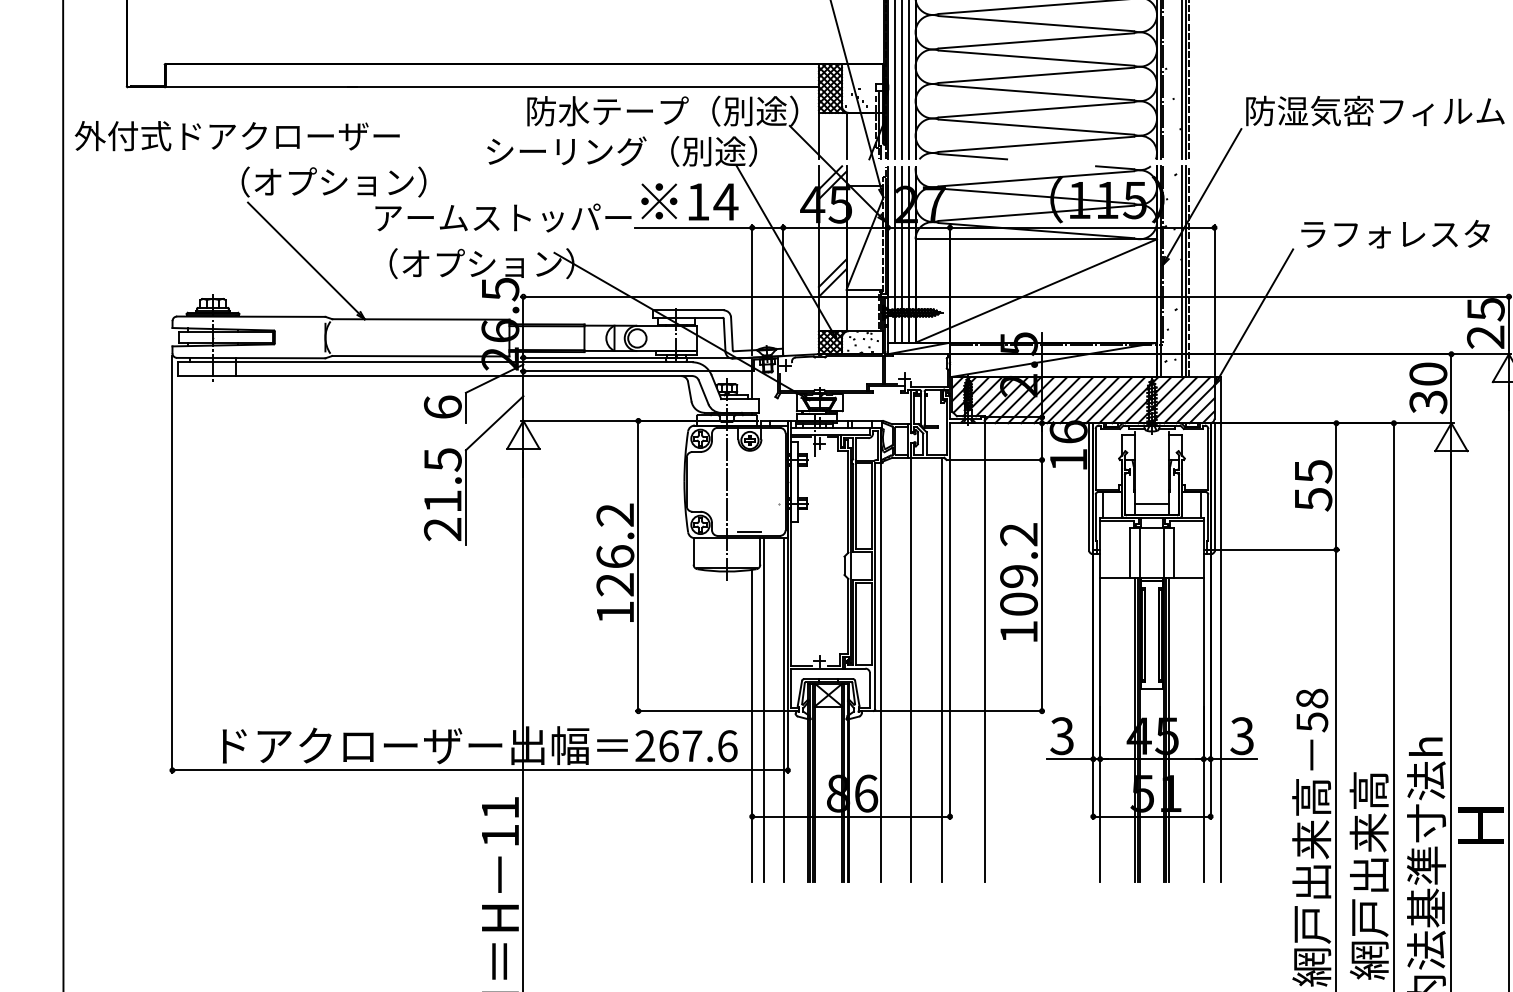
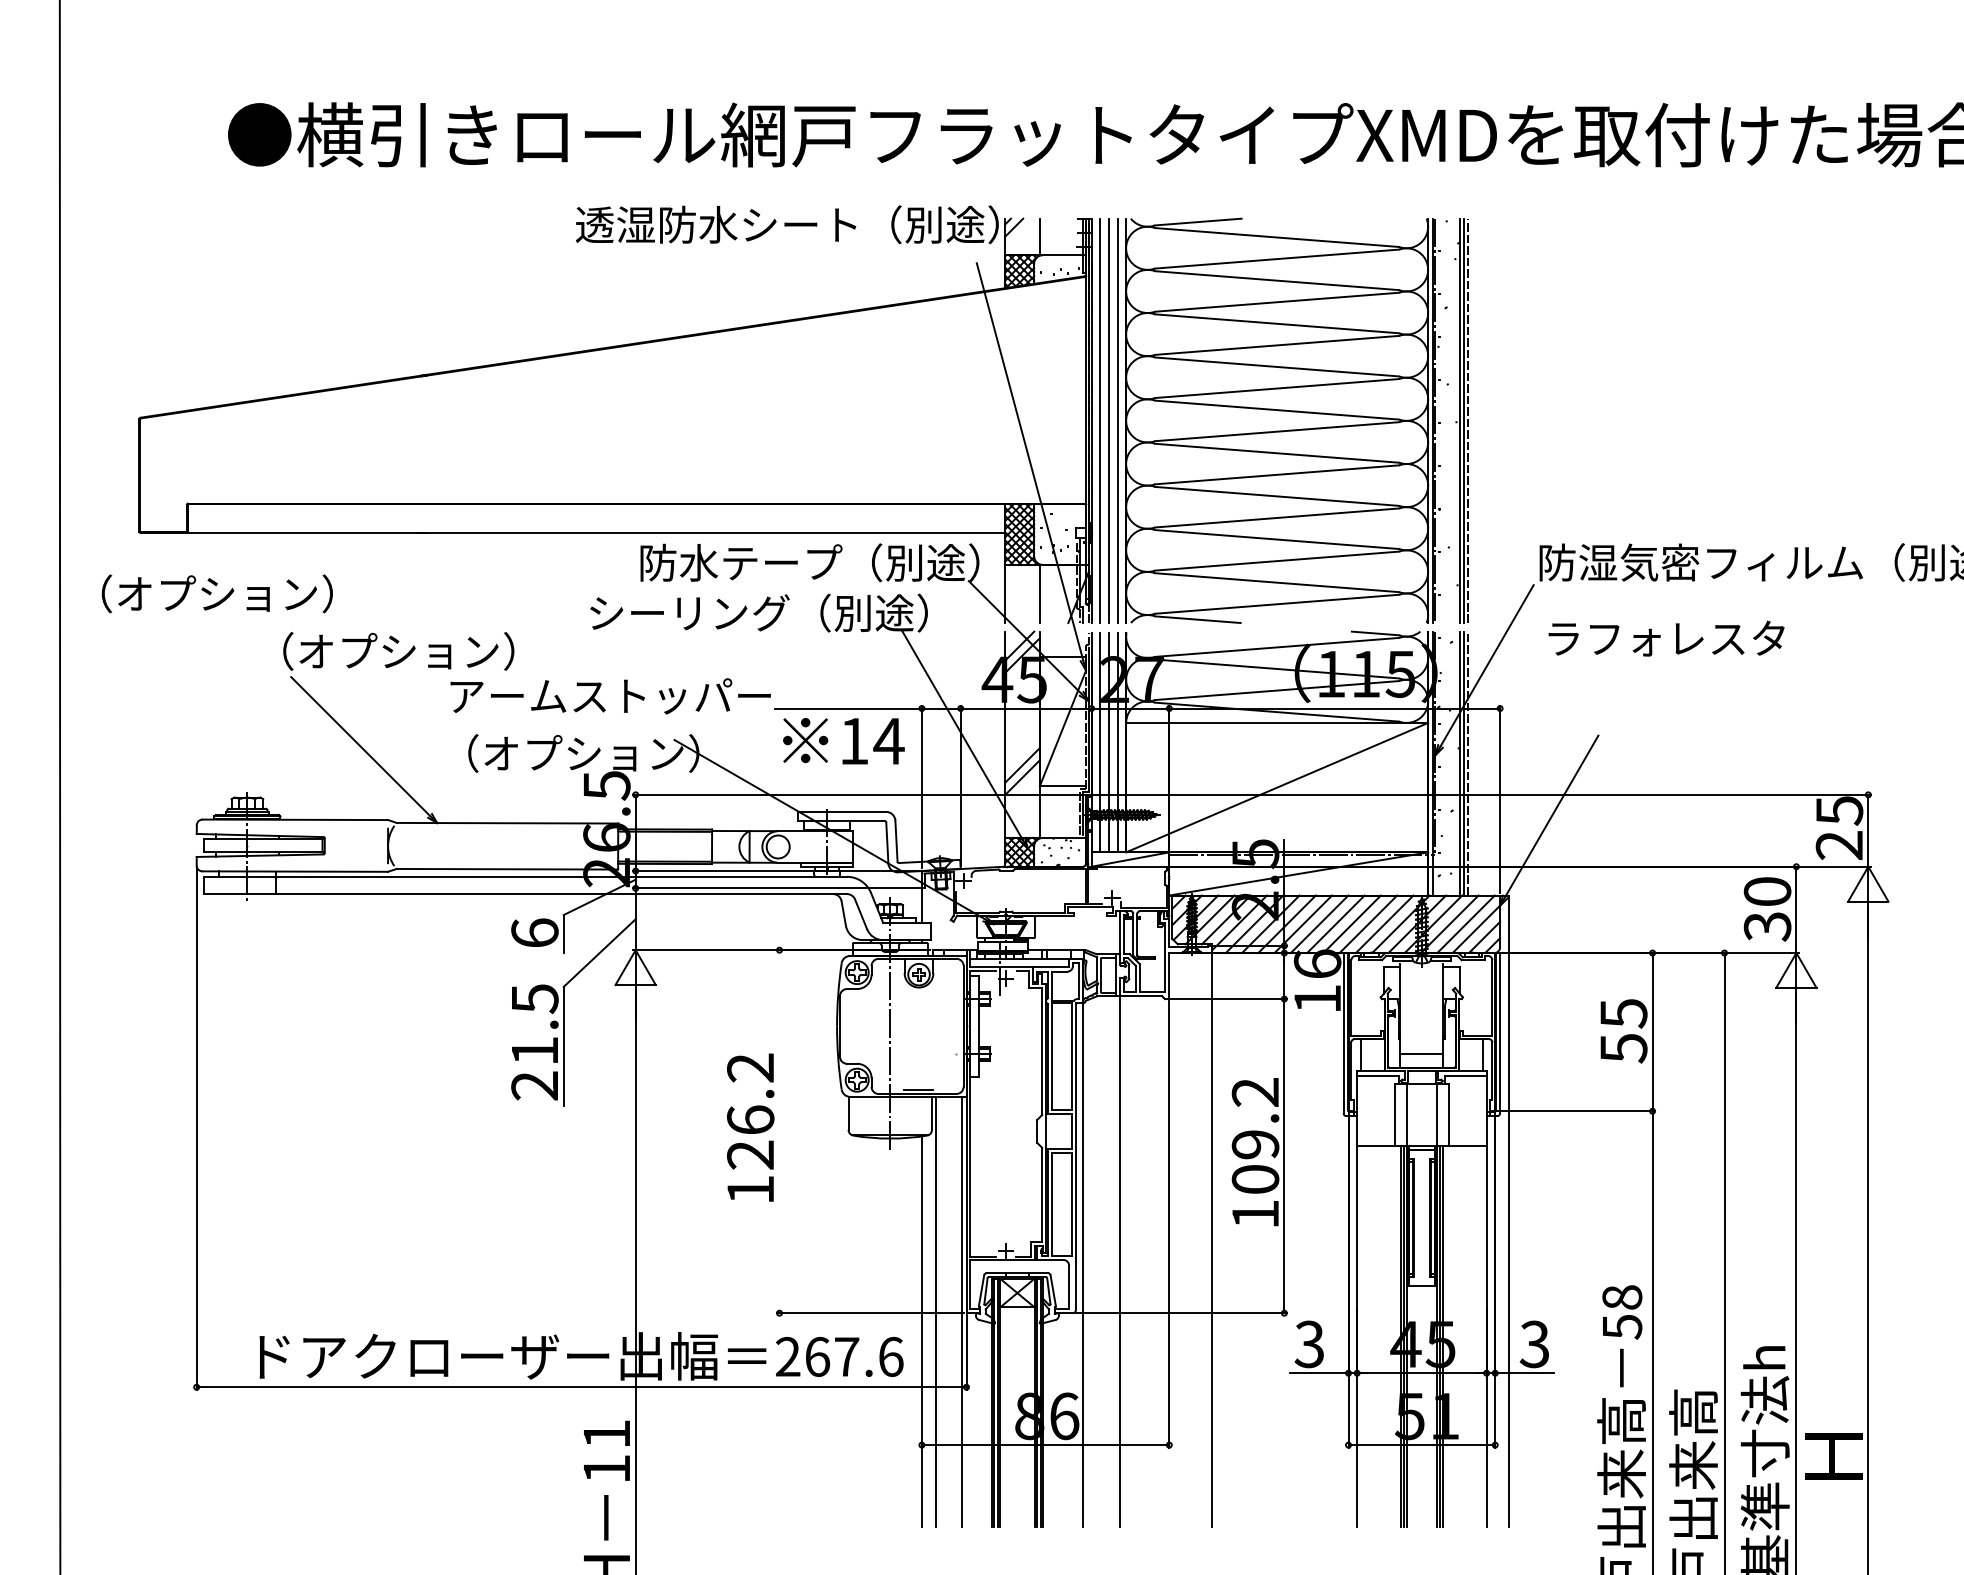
text: (237, 135) -> (277, 593), 外付式ドアクローザー -> （オプション）
text: (689, 202) -> (843, 741), moved
text: (1395, 234) -> (1666, 638), moved
line: (638, 565) -> (779, 1131), removed
line: (942, 669) -> (1159, 1261), removed

